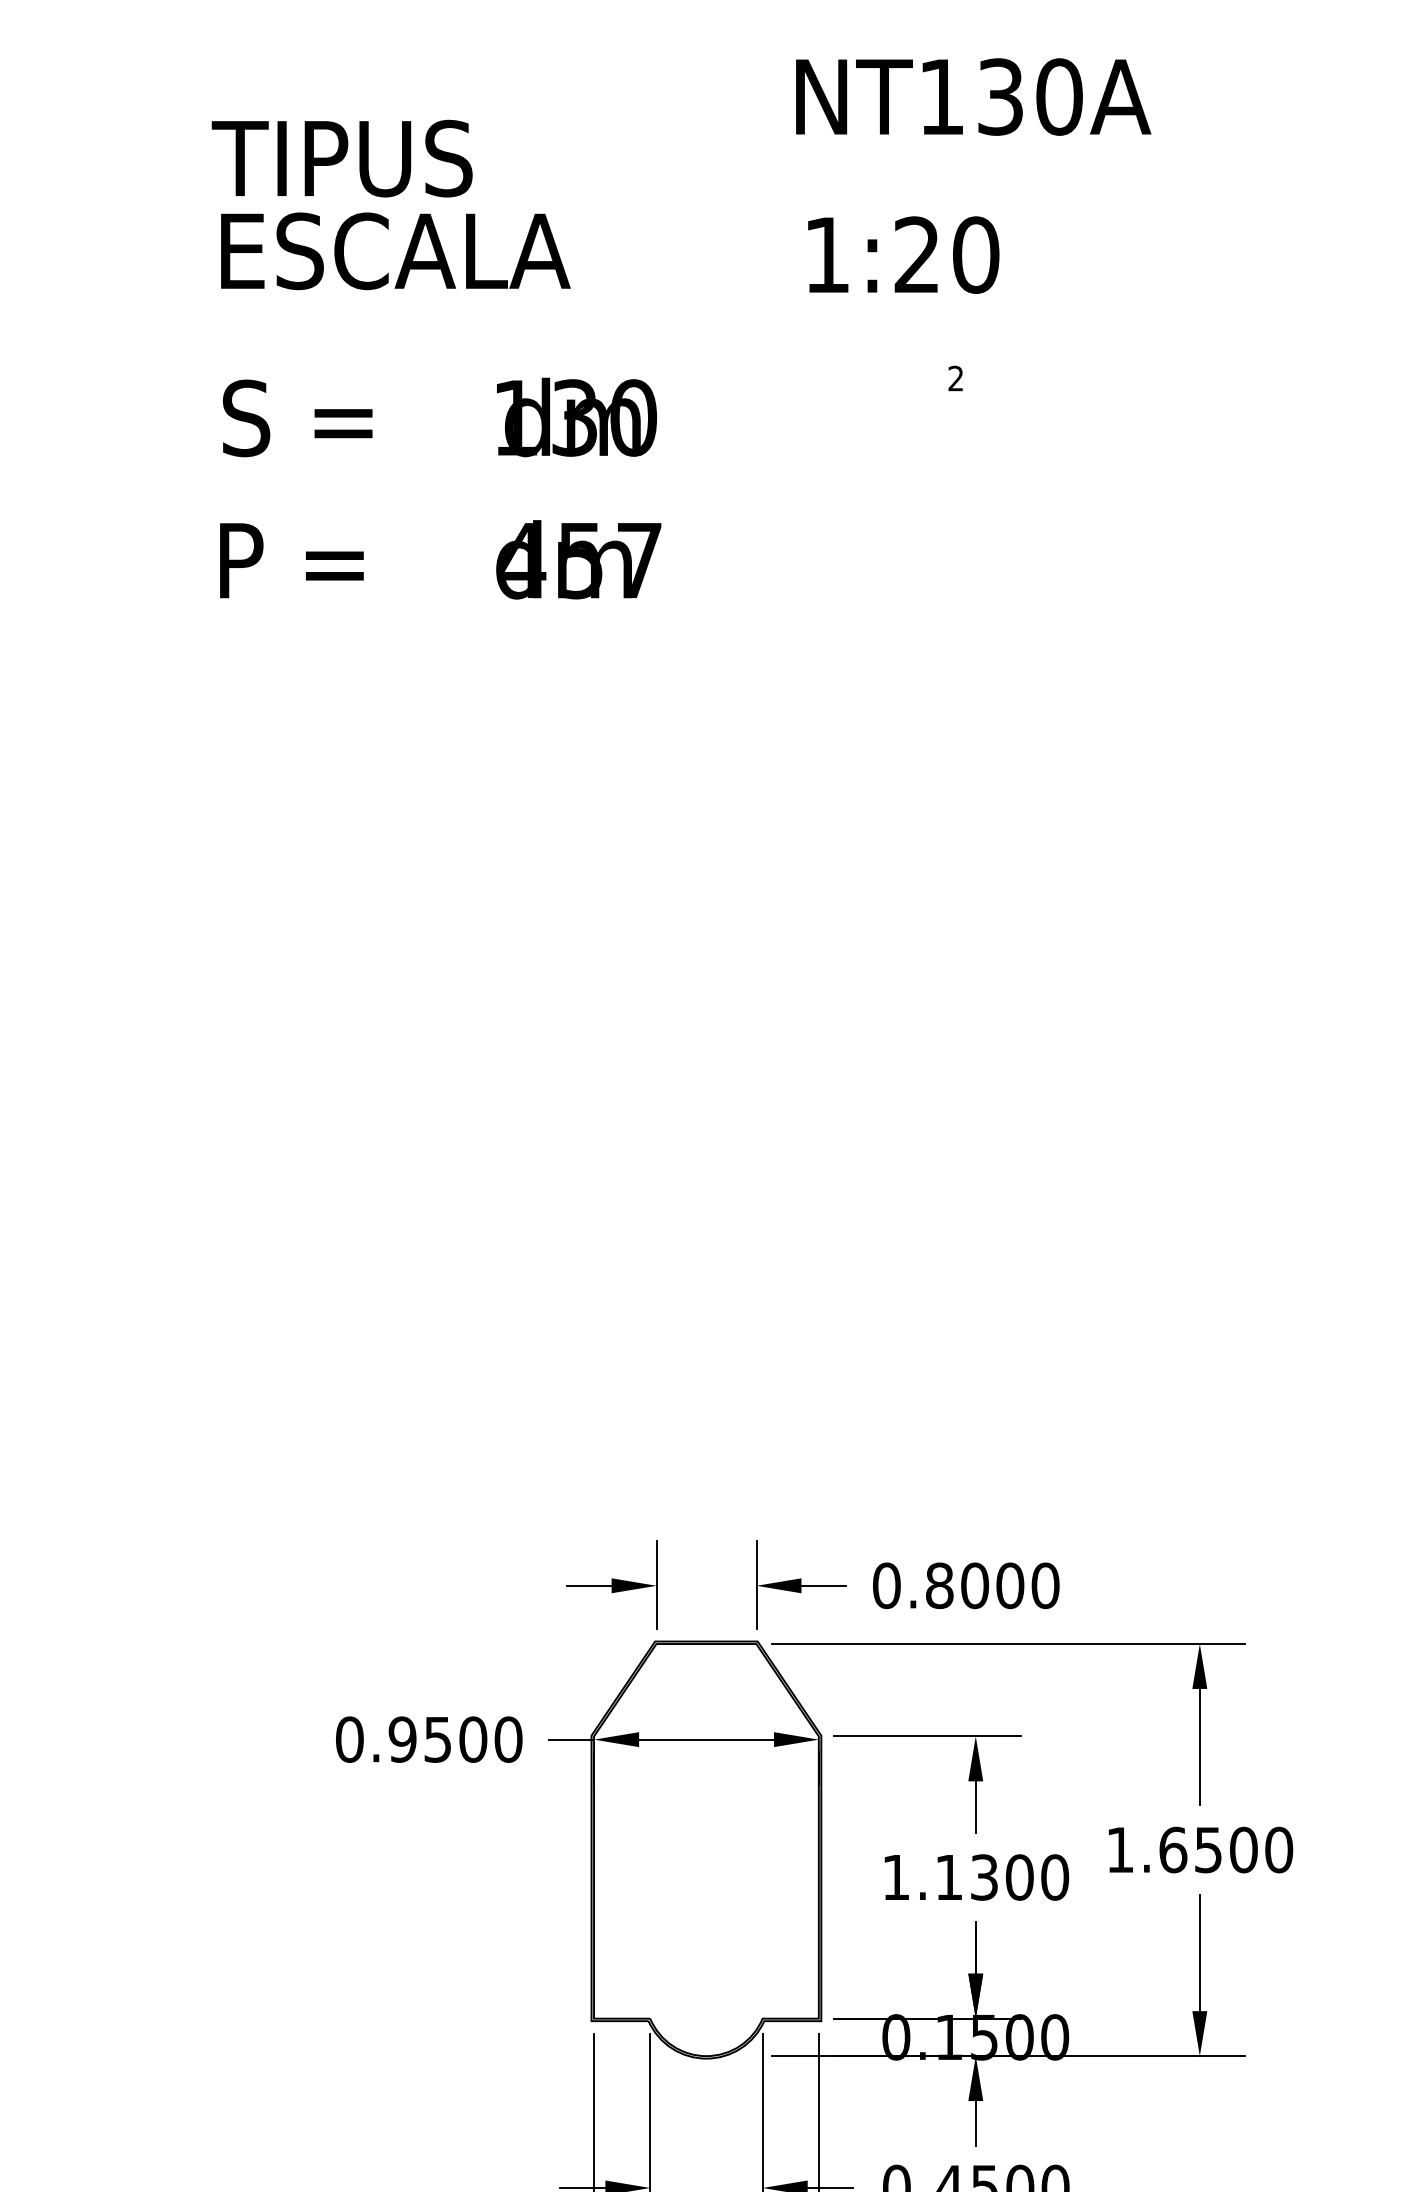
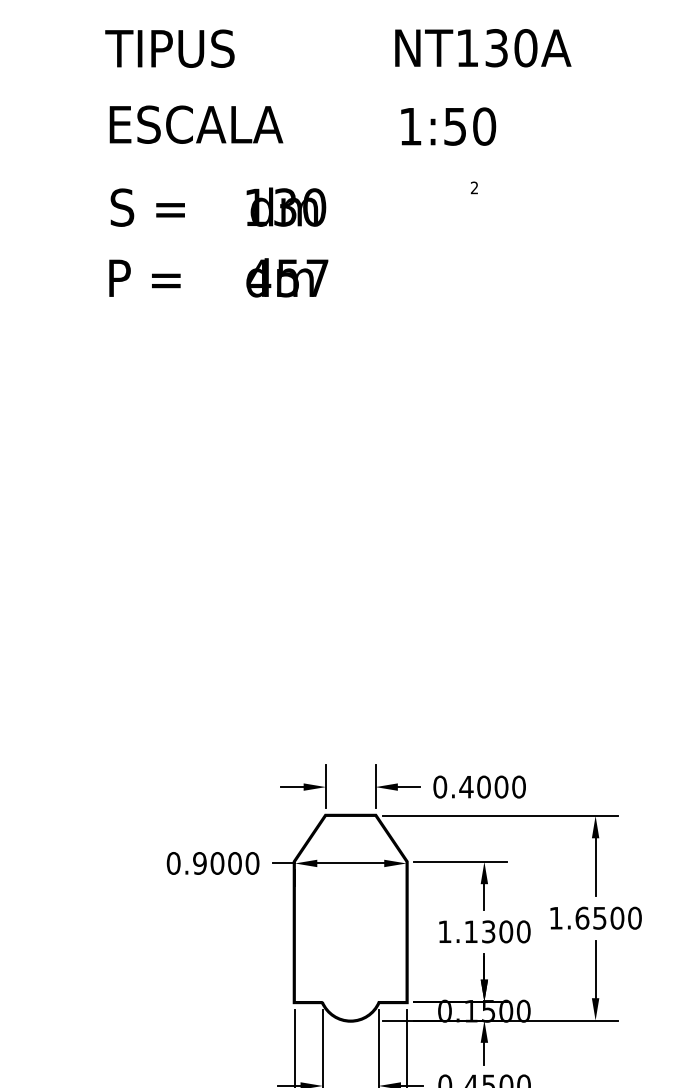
text: (341, 158) -> (169, 48), moved
text: (915, 254) -> (454, 126), 1:20 -> 1:50
text: (939, 1584) -> (466, 786), 0.8000 -> 0.4000
text: (438, 1739) -> (217, 863), 0.9500 -> 0.9000

